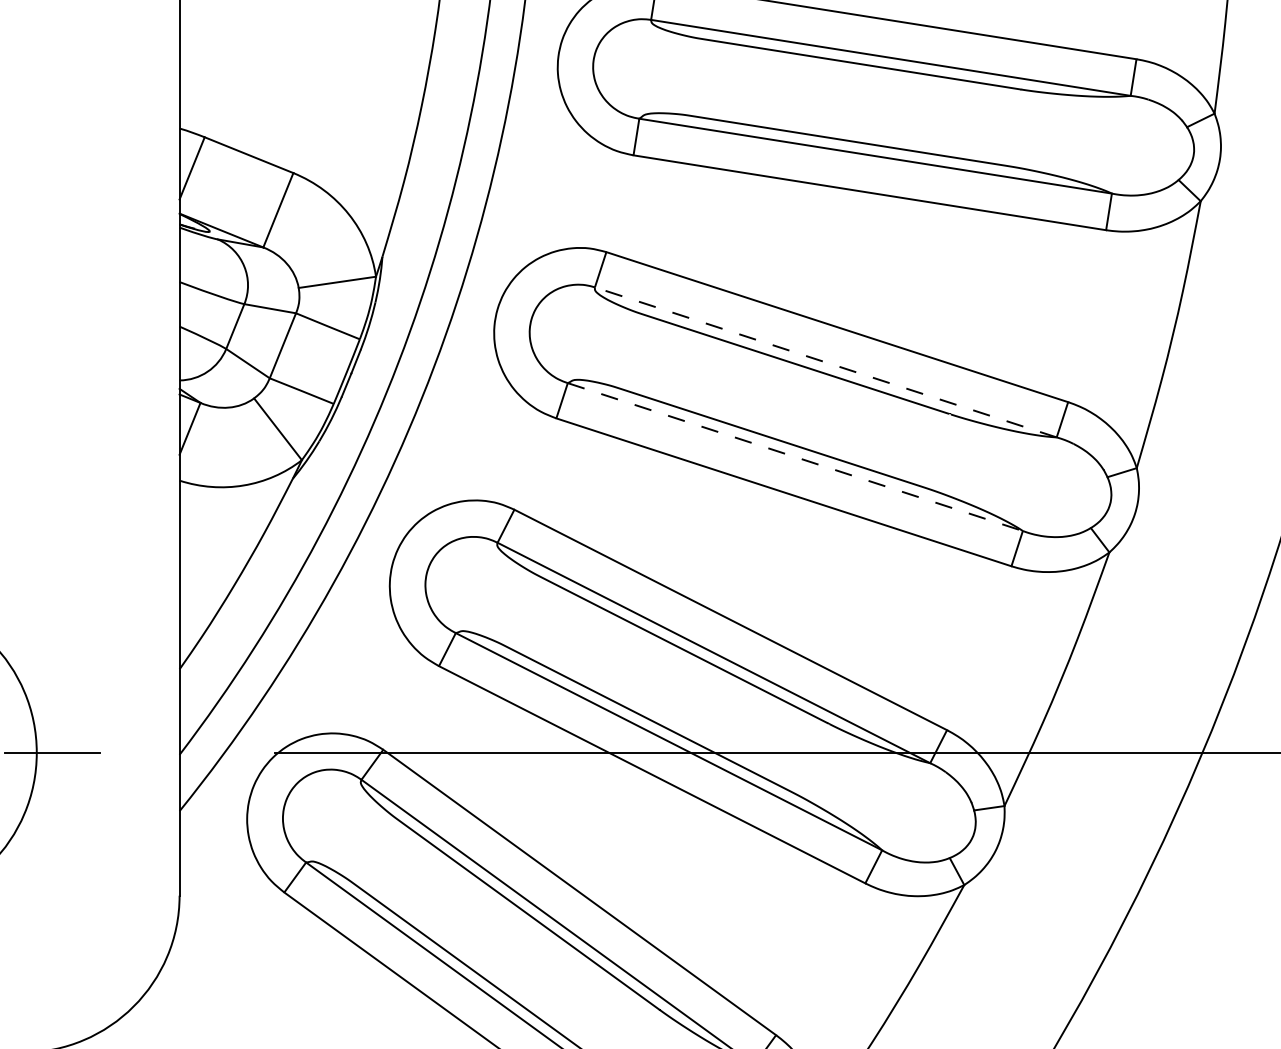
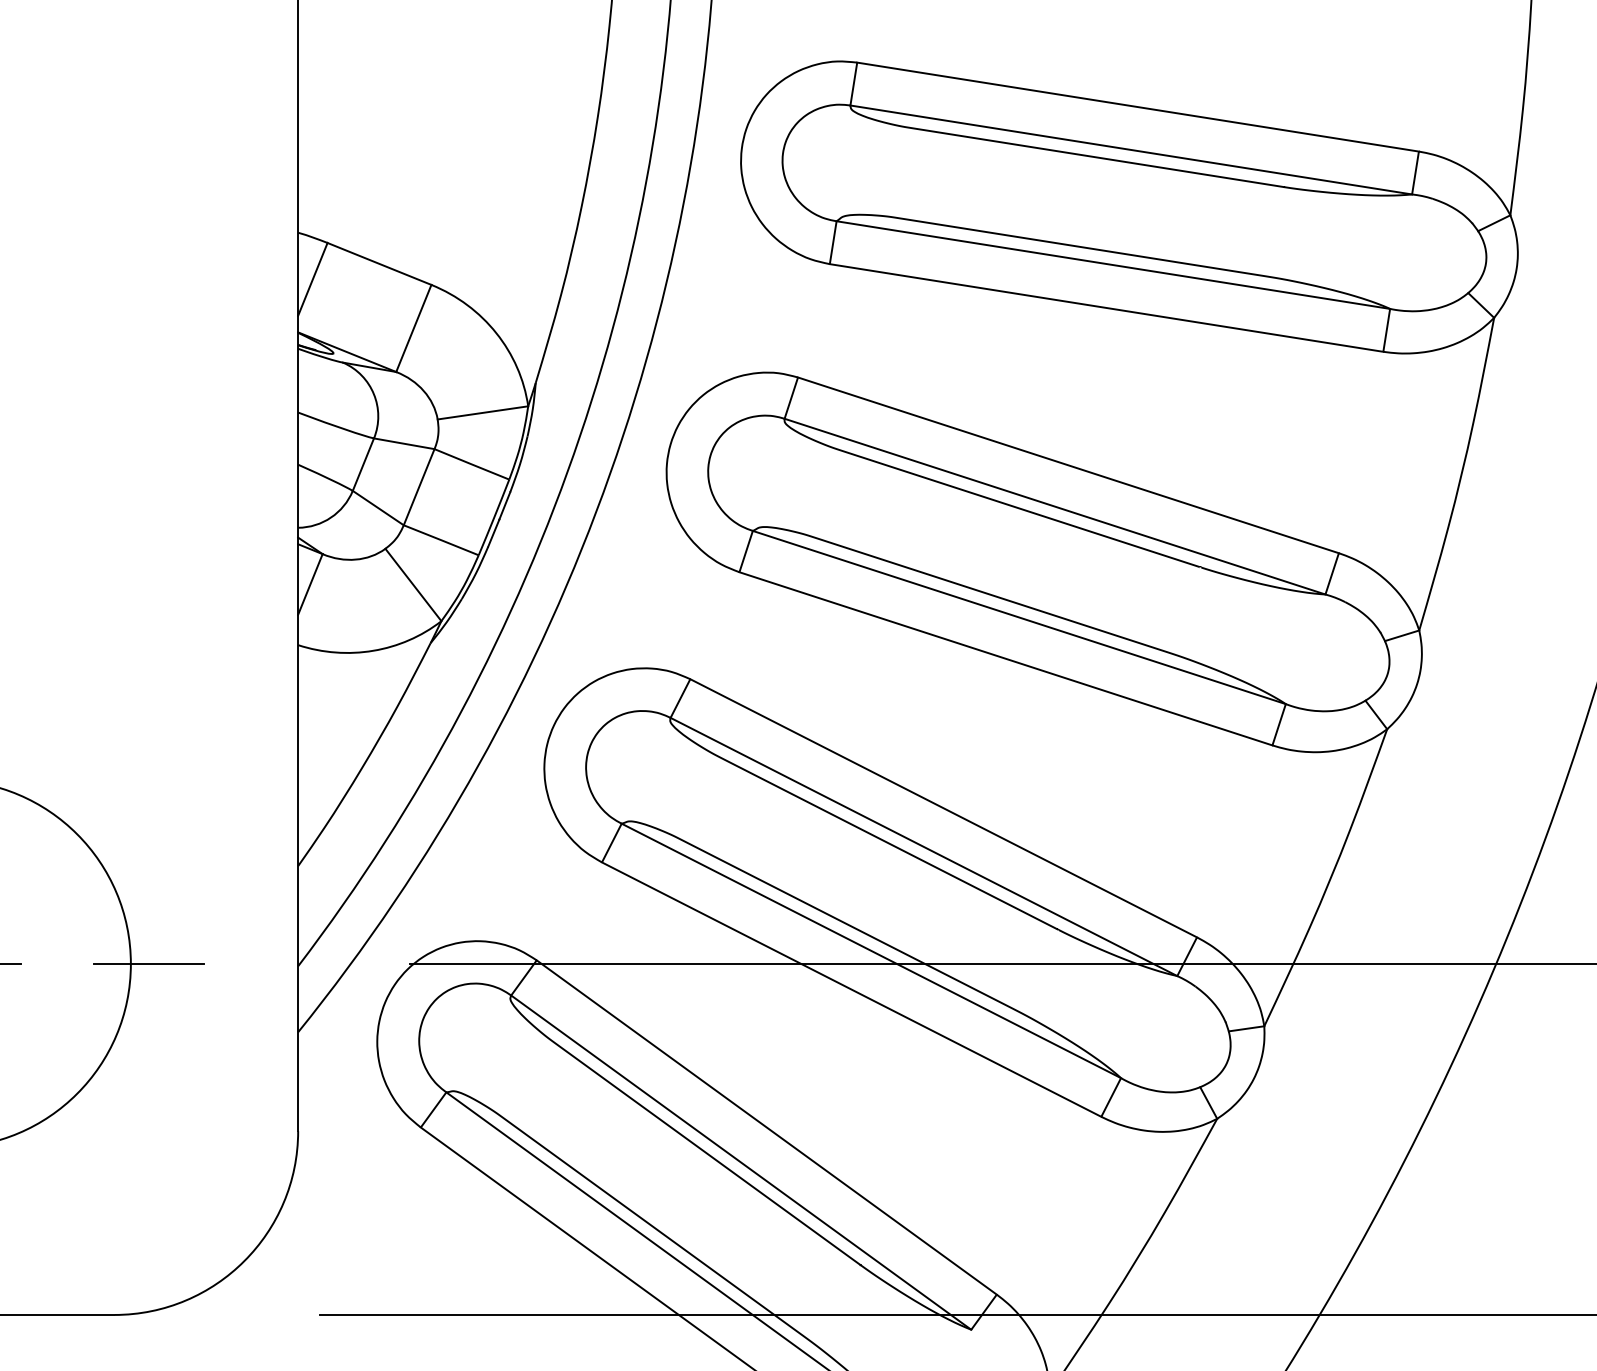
line: (825, 362) -> (1054, 506), dashed -> solid
line: (795, 457) -> (1019, 617), dashed -> solid

